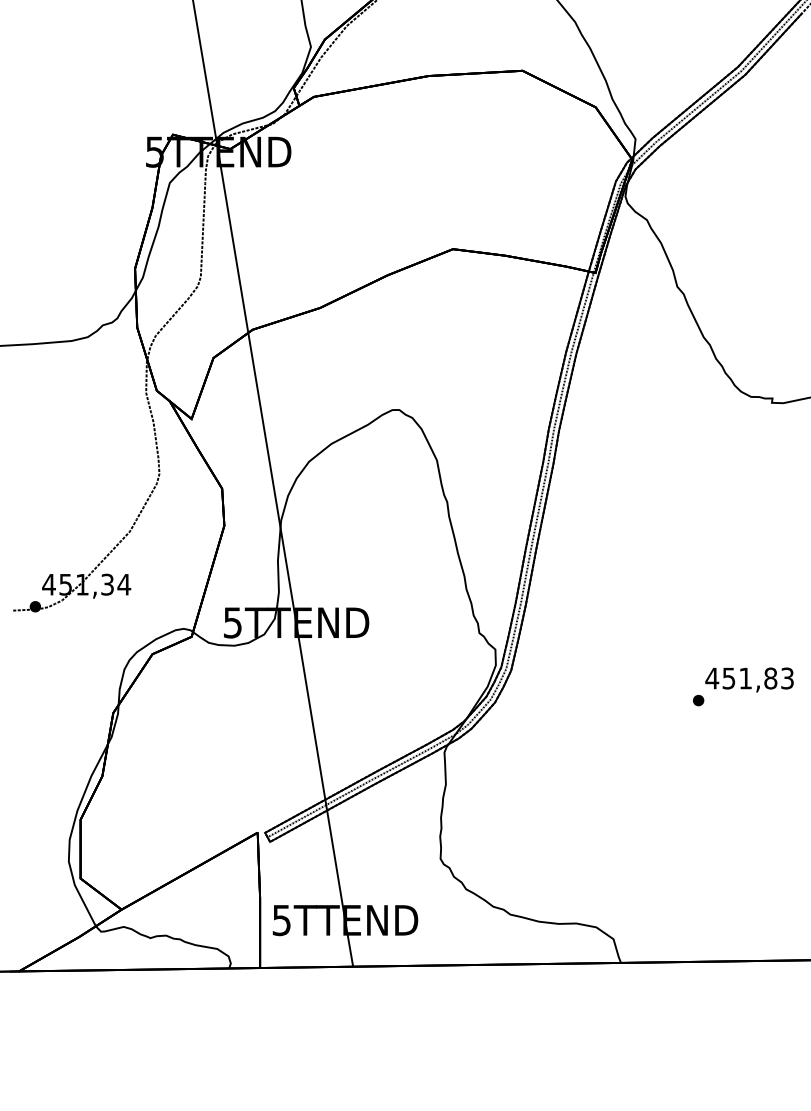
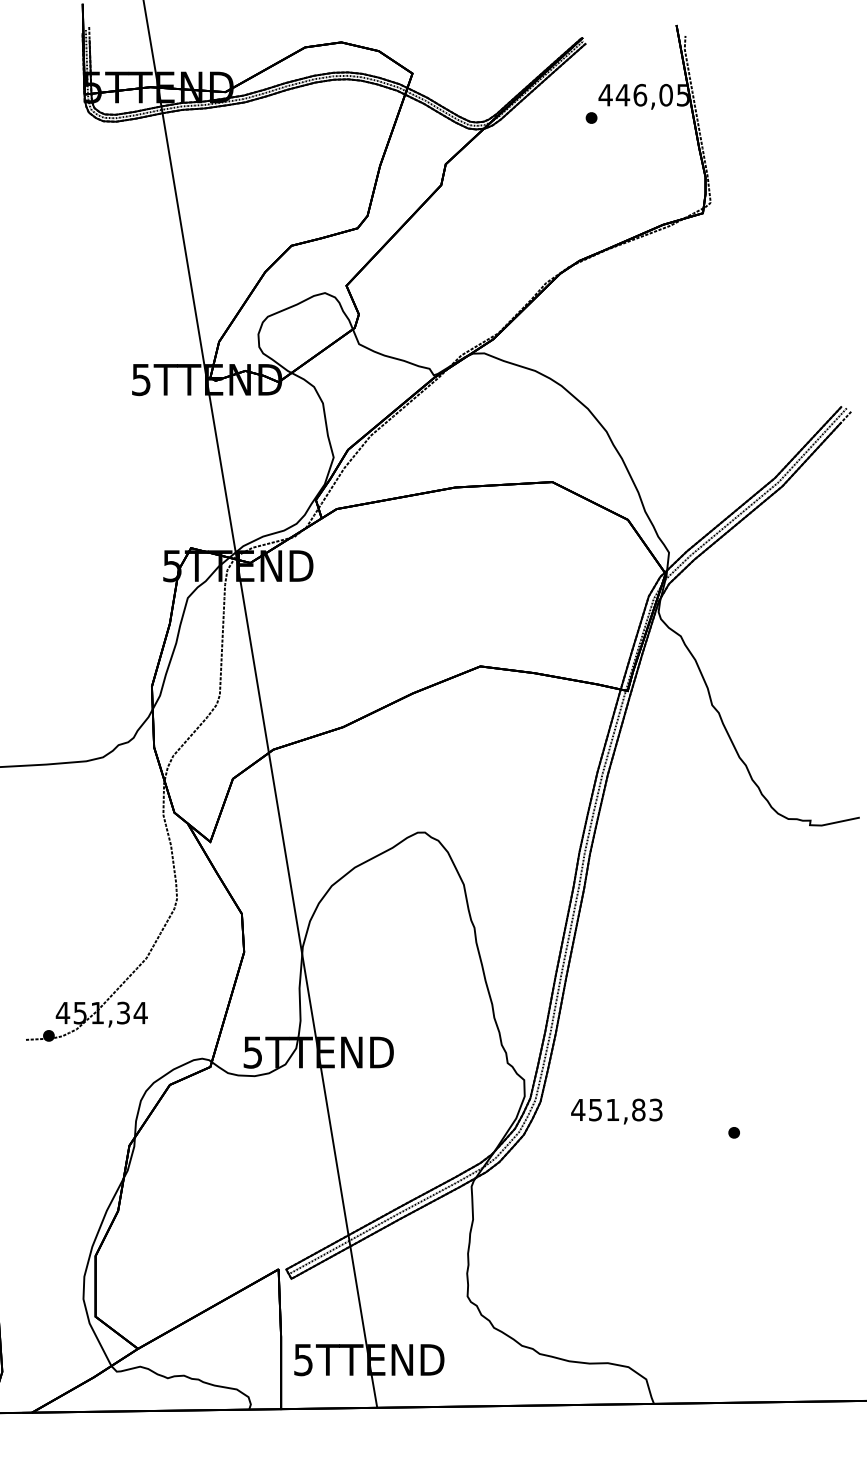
text: (749, 679) -> (616, 1111), moved

